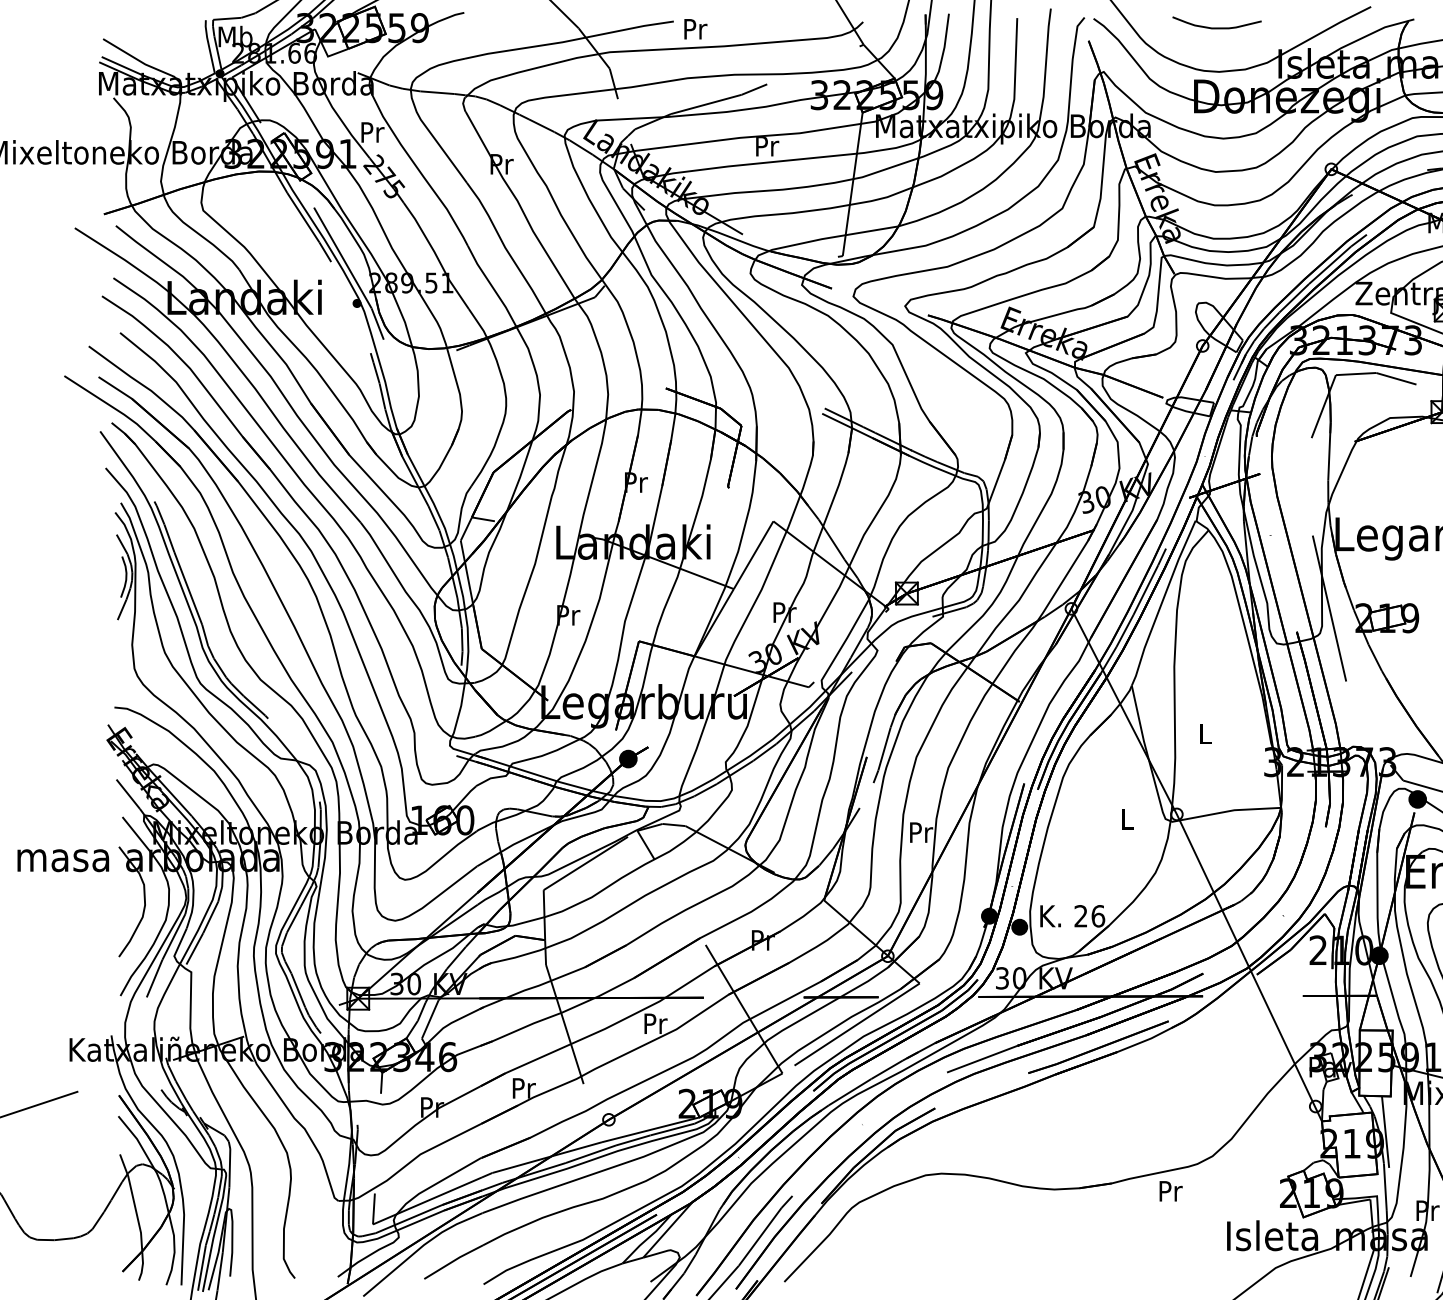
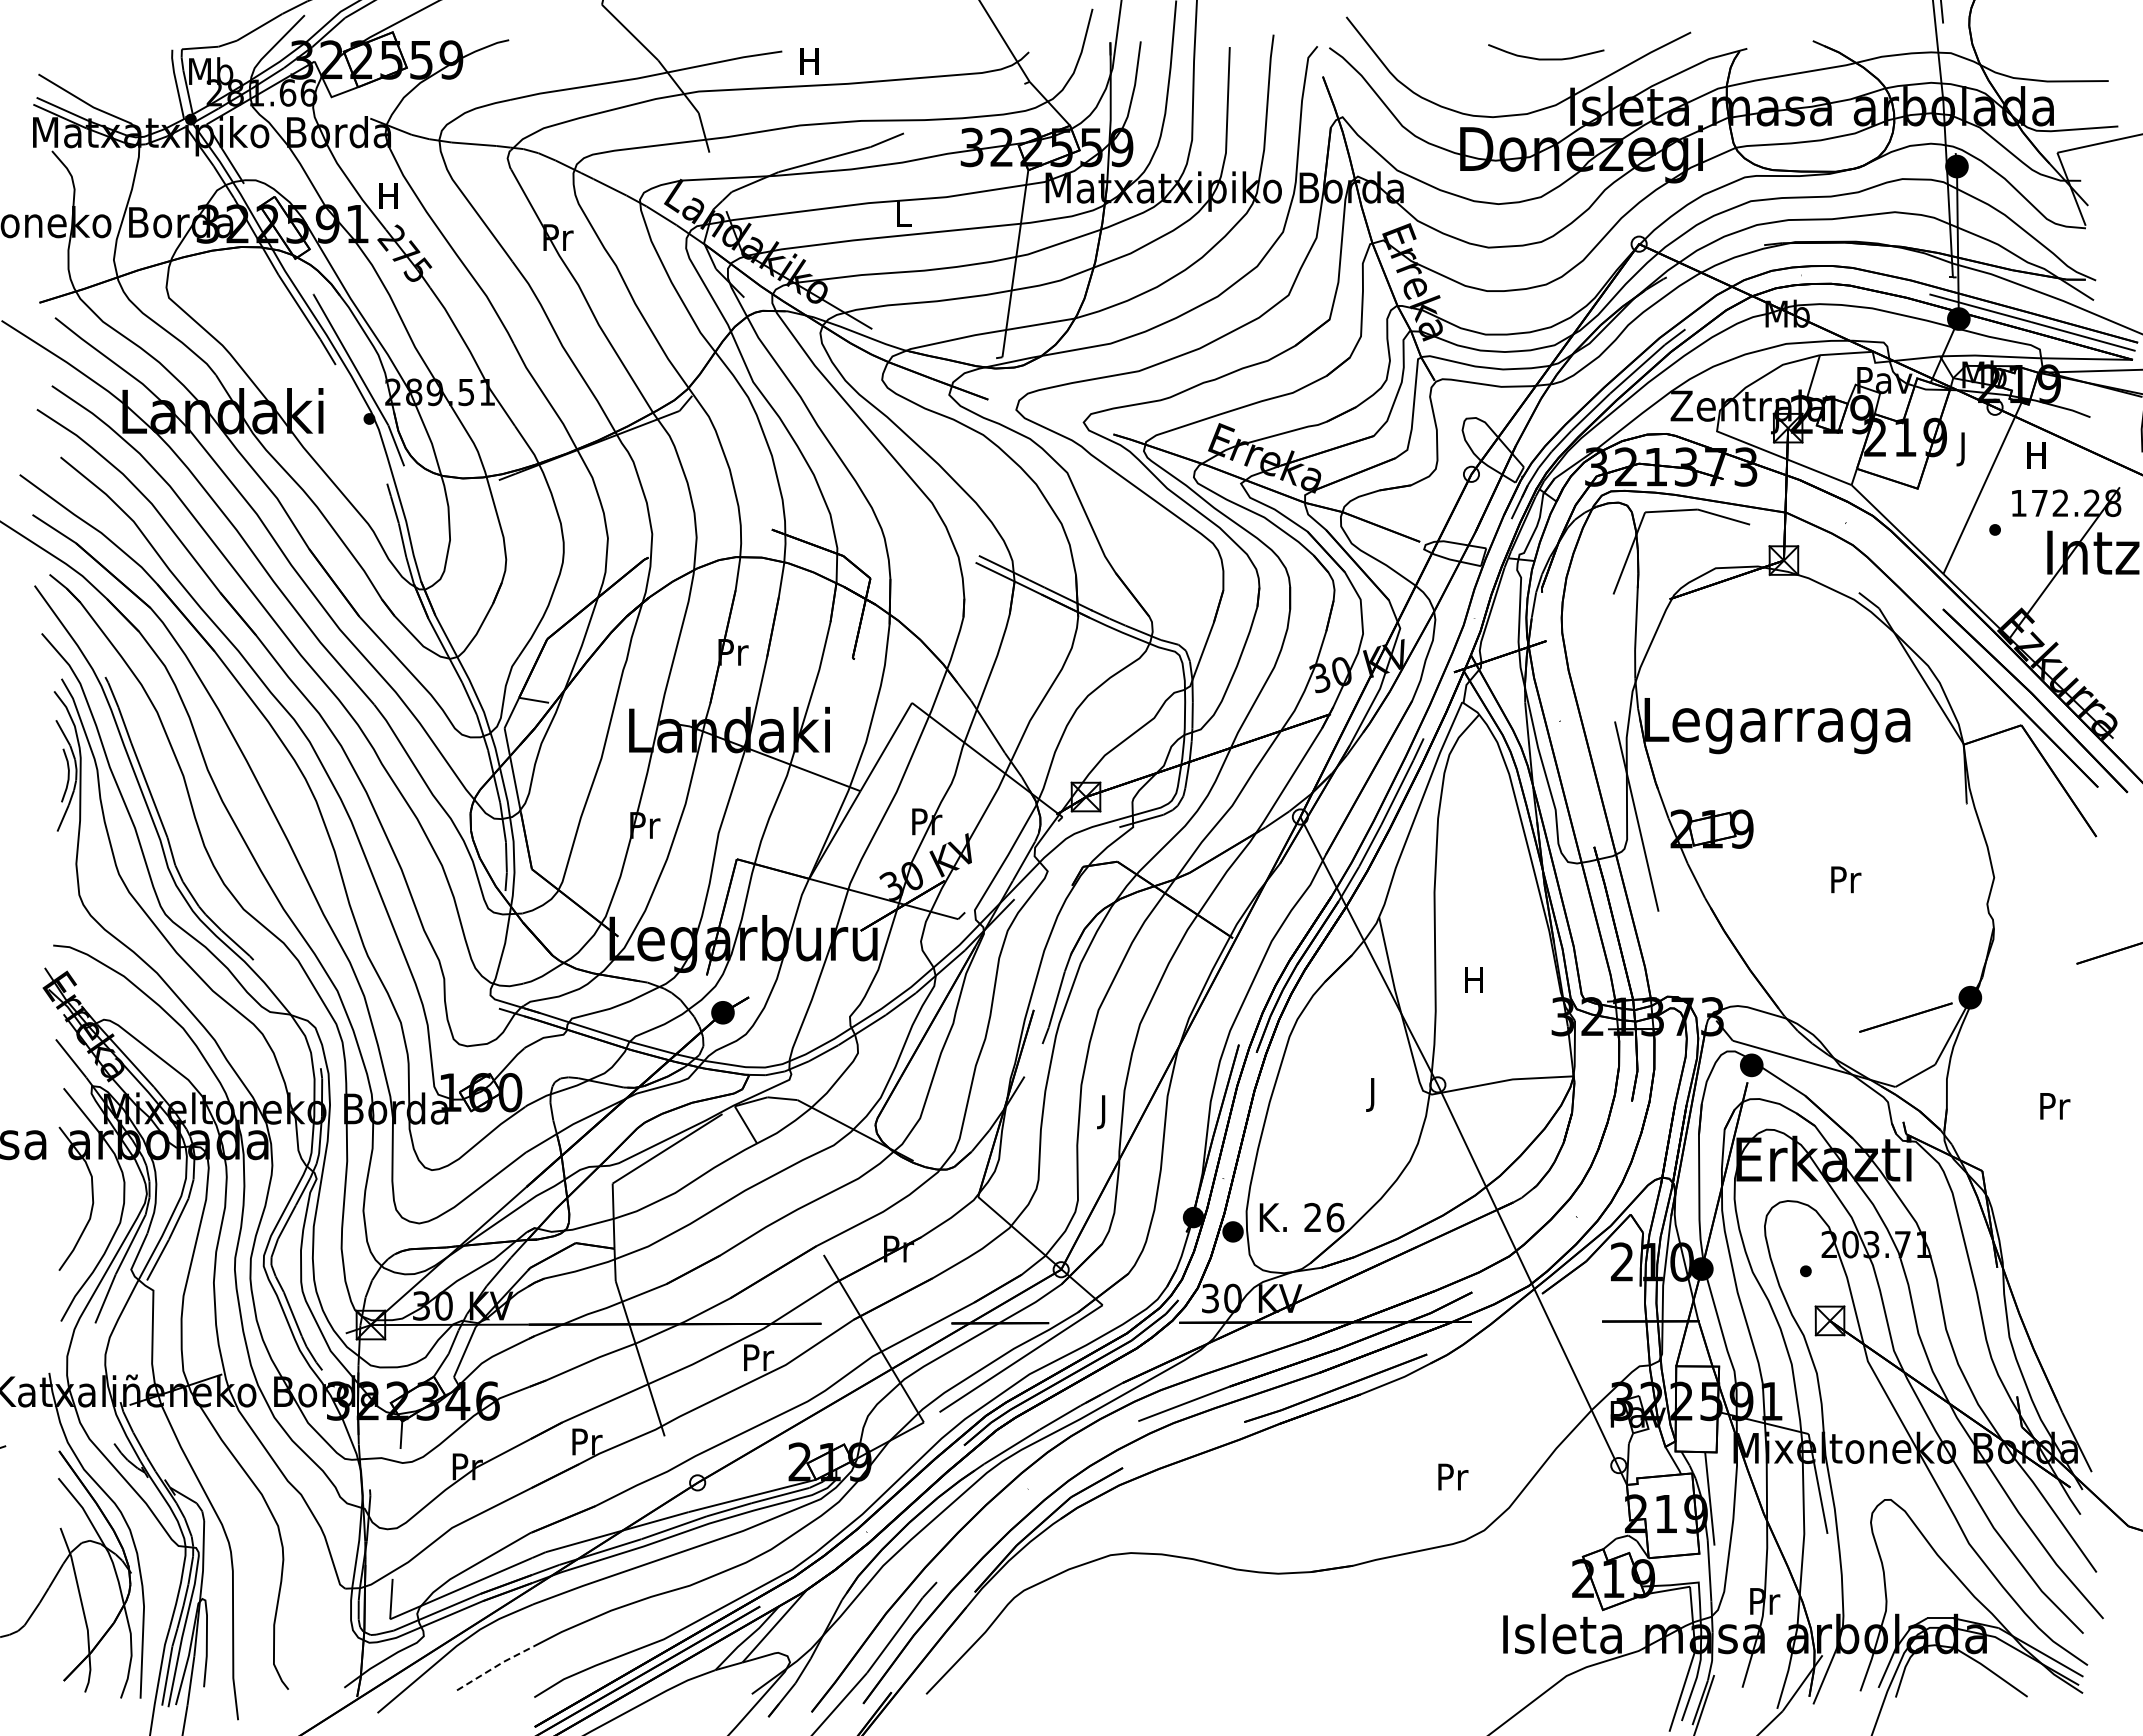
curve: (1217, 27) -> (1546, 58), moved
text: (696, 29) -> (811, 61), Pr -> H
text: (373, 132) -> (390, 195), Pr -> H
text: (767, 145) -> (904, 213), Pr -> L
text: (1204, 733) -> (1473, 979), L -> H
text: (1127, 821) -> (1373, 1094), L -> J
text: (921, 835) -> (1105, 1112), Pr -> J
text: (1171, 1190) -> (1453, 1476), moved
line: (453, 1261) -> (495, 1667), solid -> dashed

